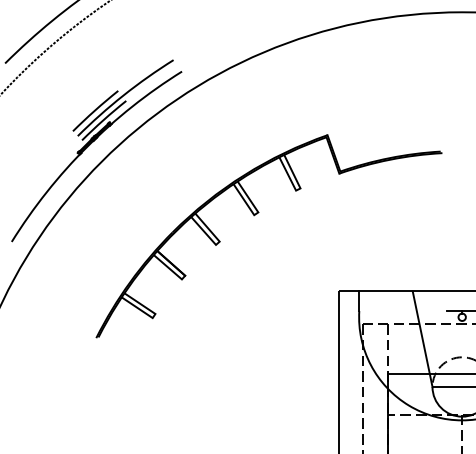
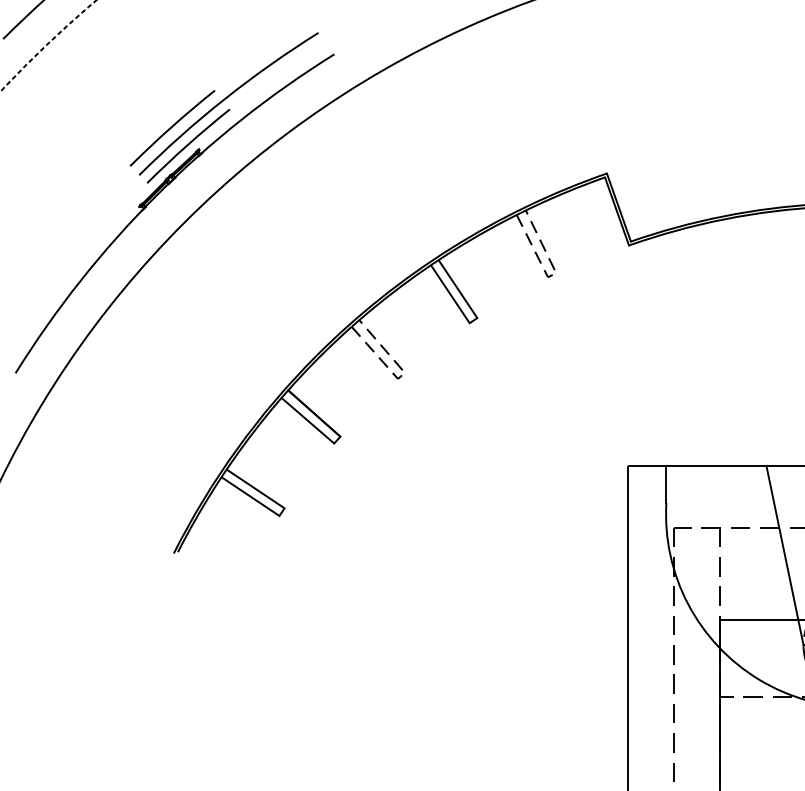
line: (298, 189) -> (552, 275), solid -> dashed
line: (218, 242) -> (402, 374), solid -> dashed

